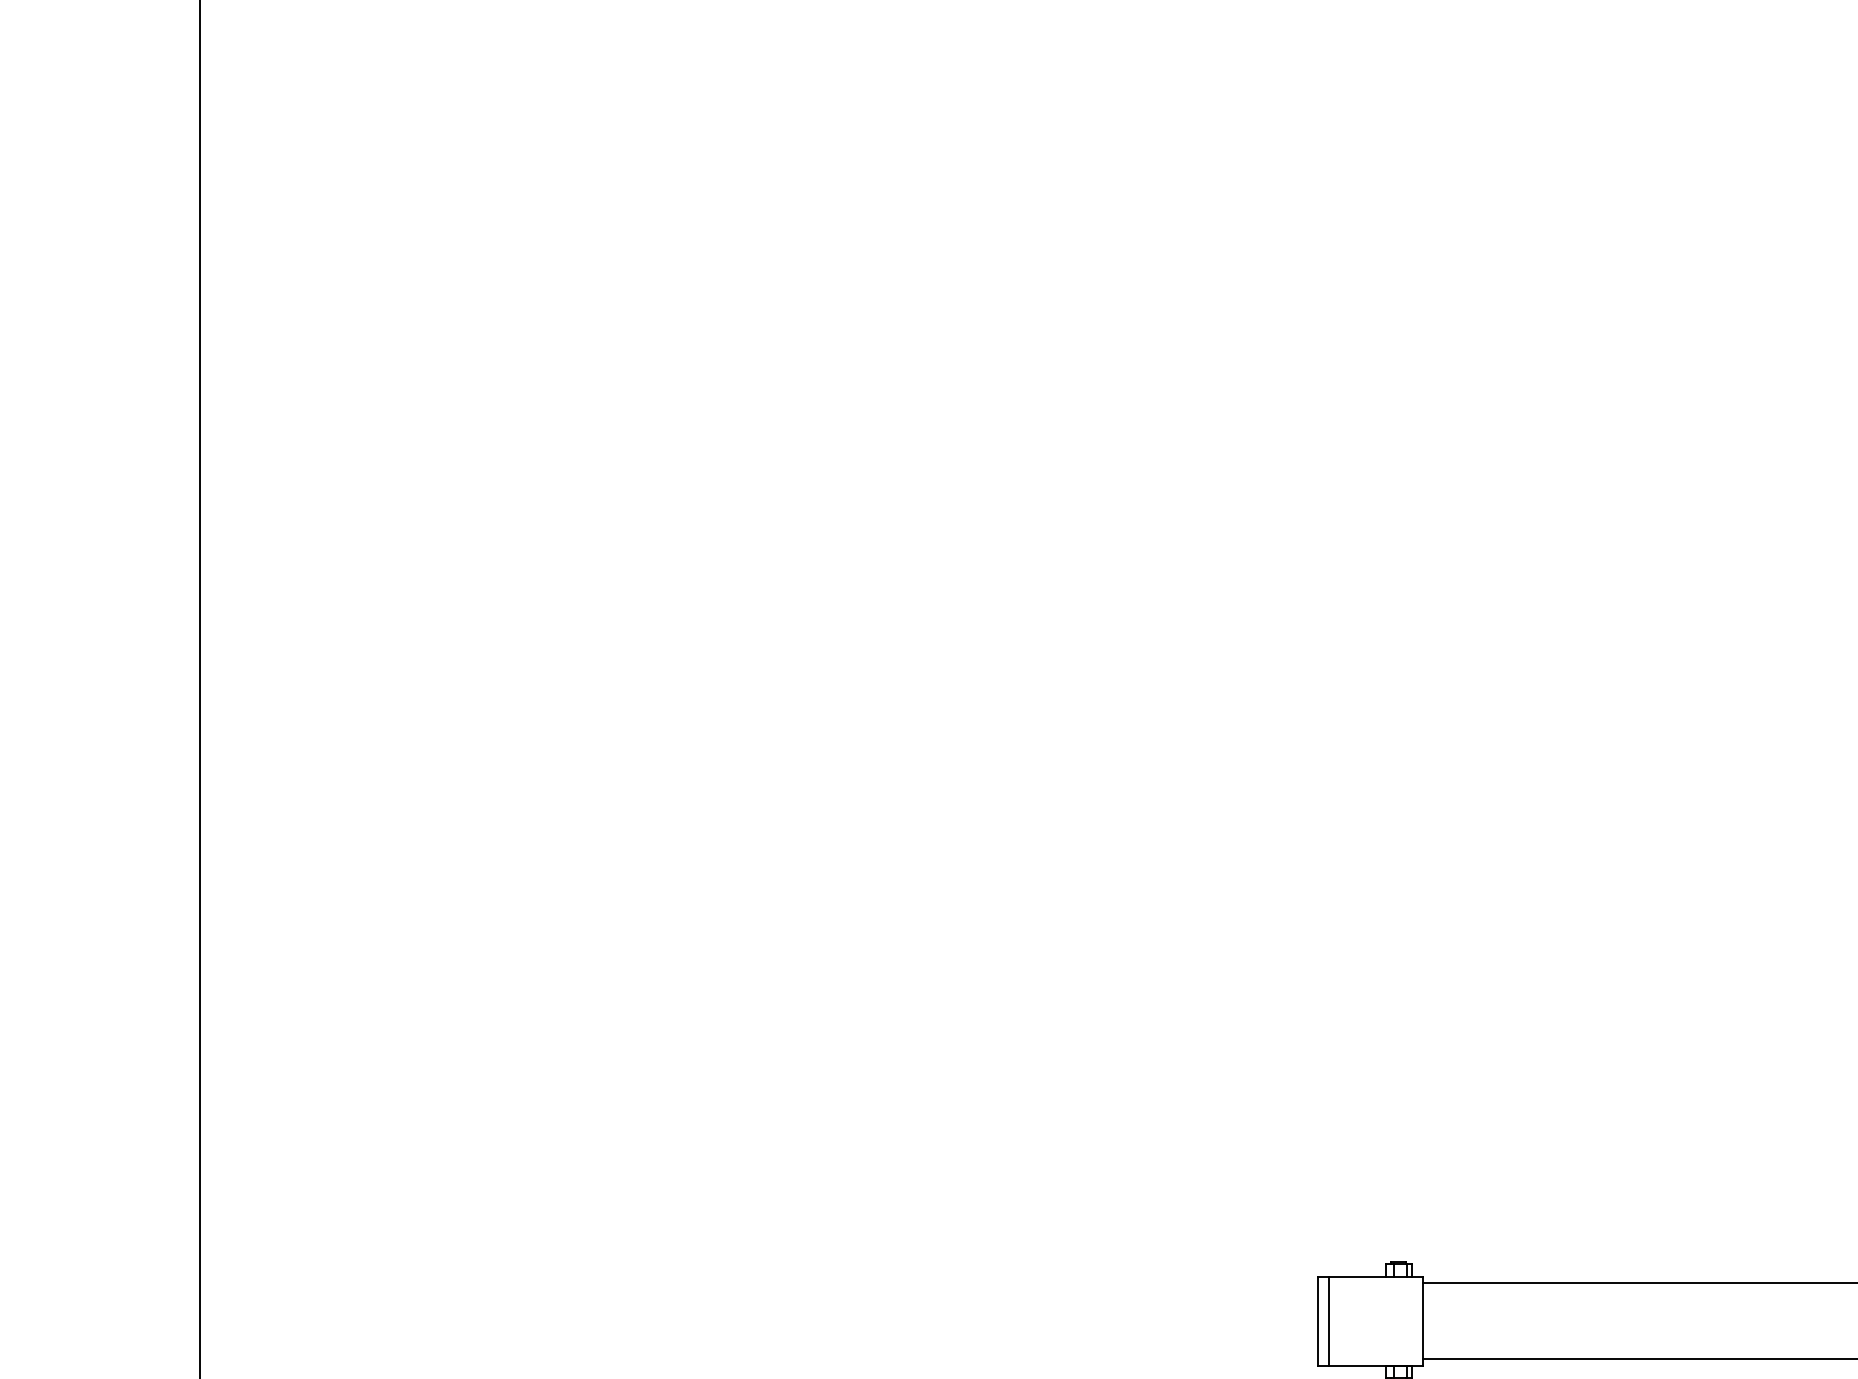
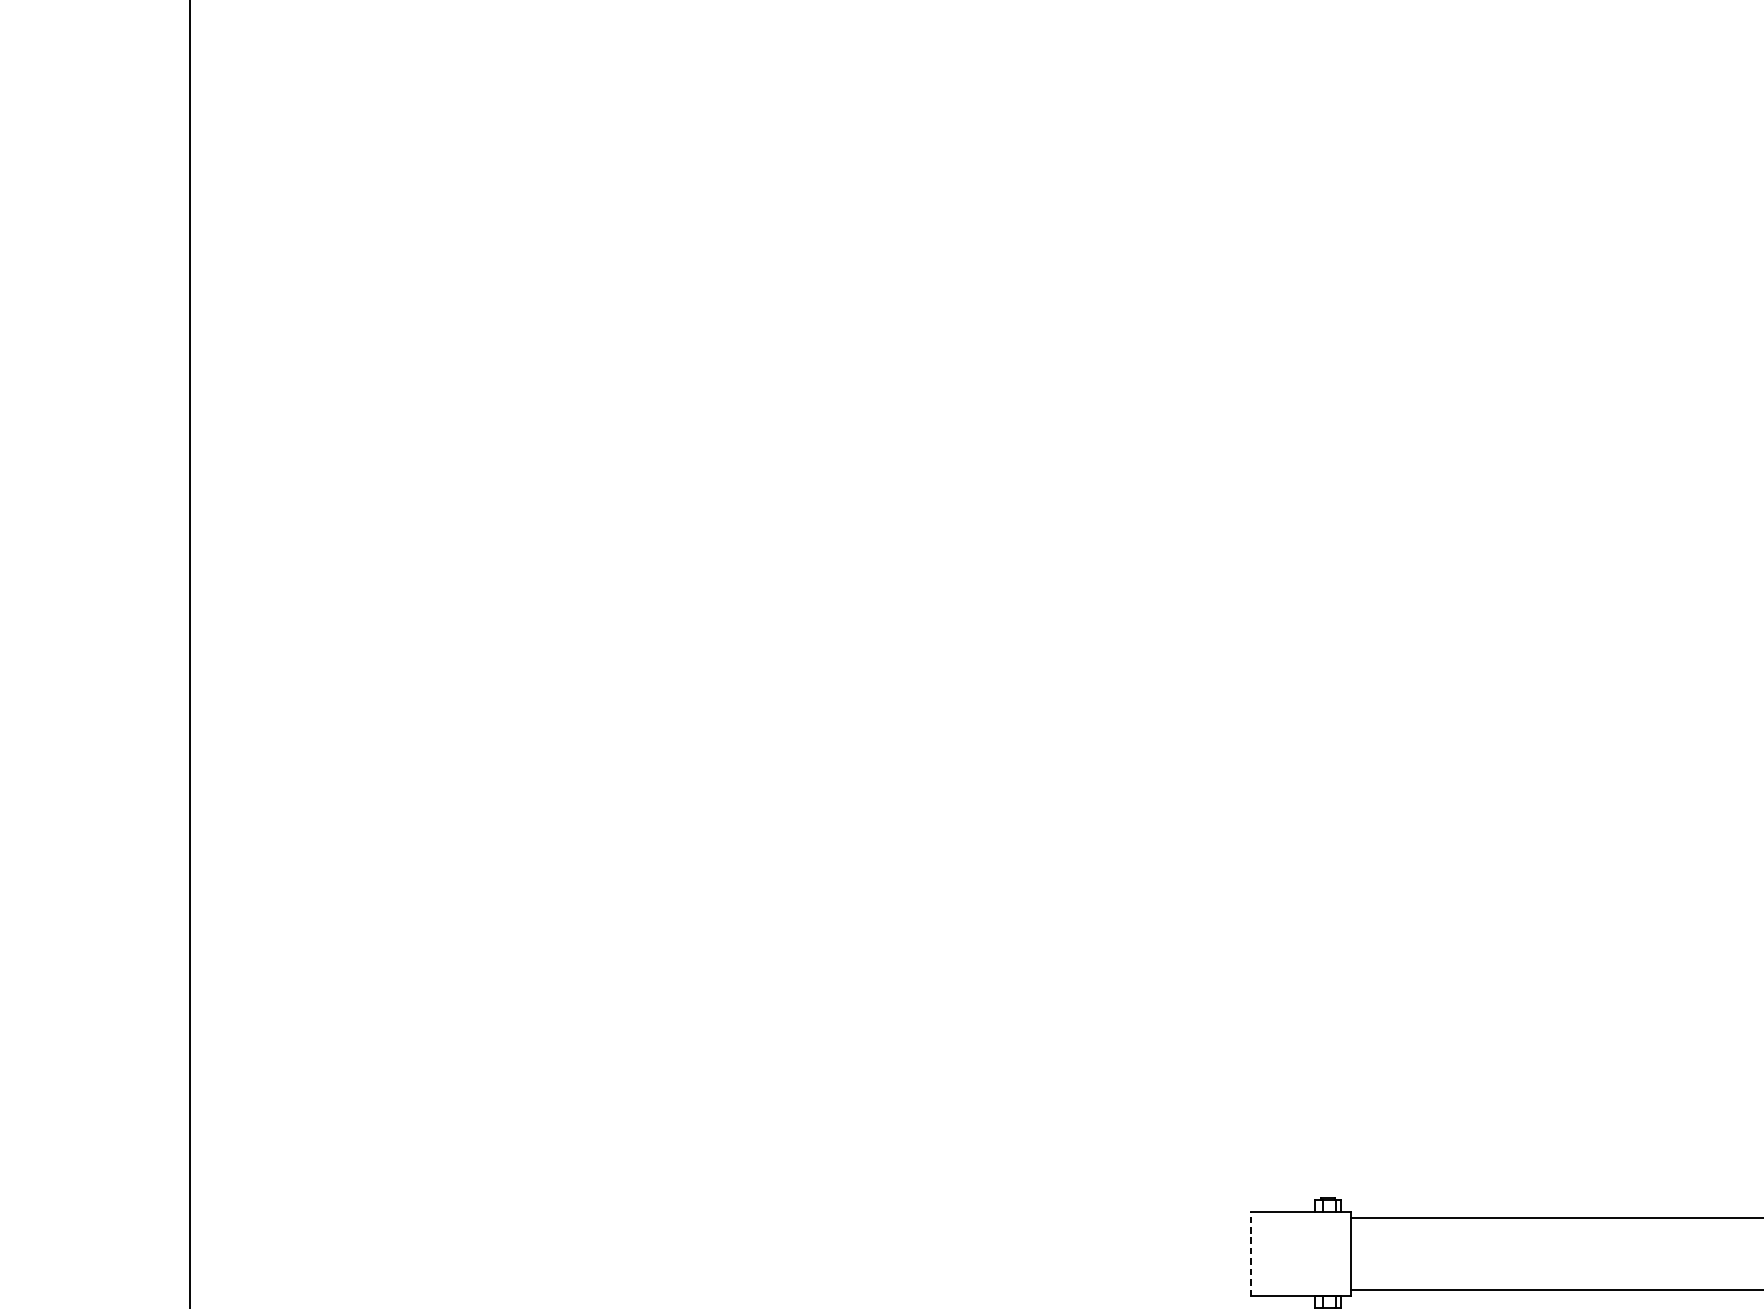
line: (1317, 1320) -> (1250, 1253), solid -> dashed
line: (1328, 1320) -> (1261, 1253), removed

